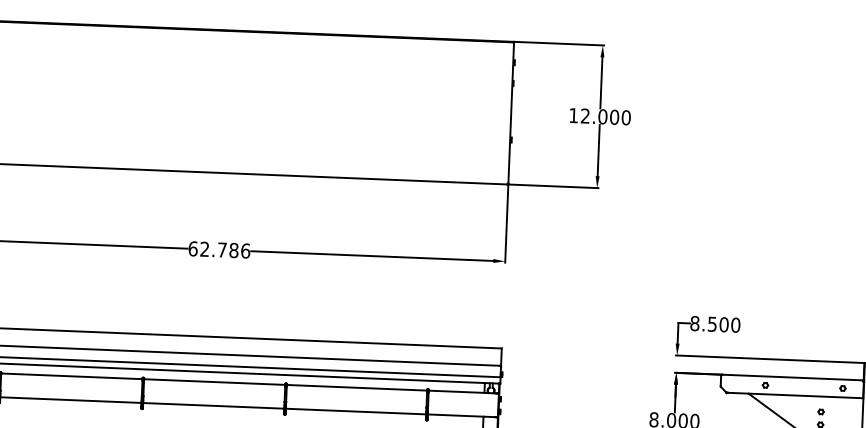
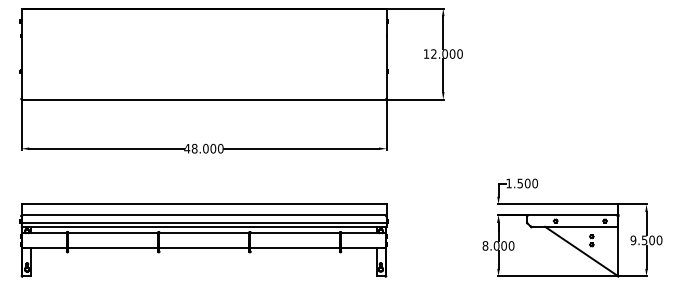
text: (218, 249) -> (203, 148), 62.786 -> 48.000
text: (694, 323) -> (508, 183), 8.500 -> 1.500

